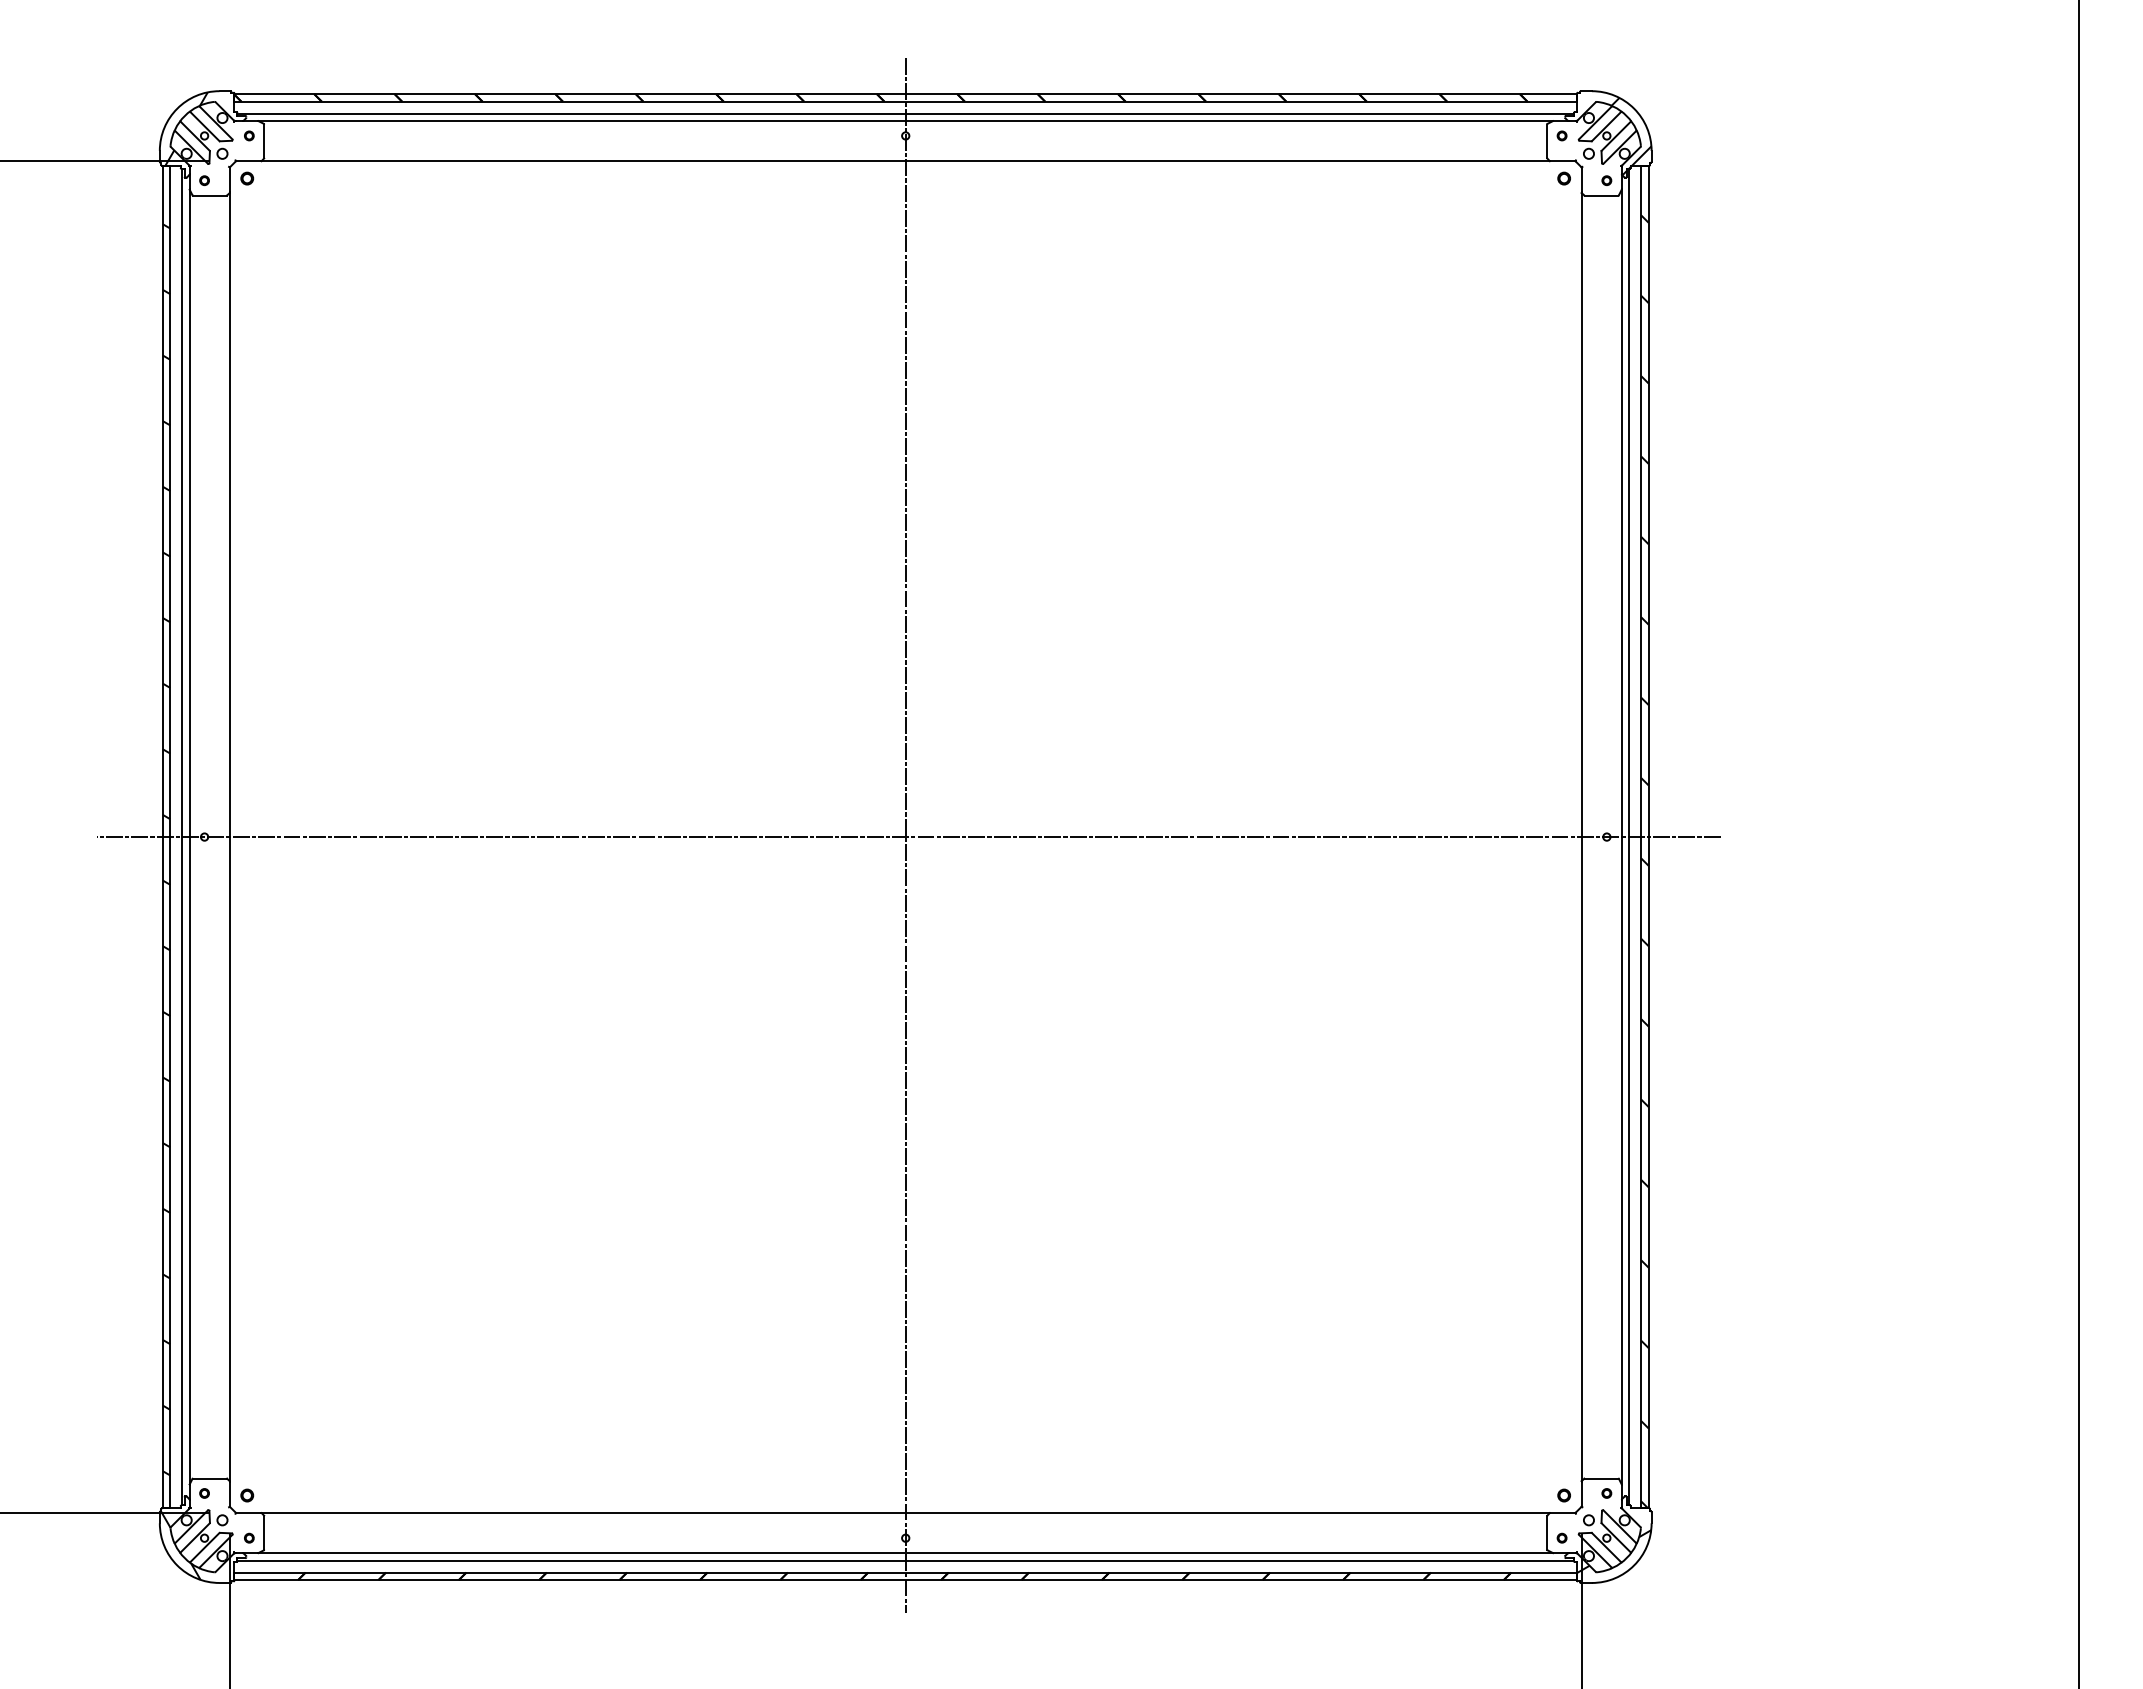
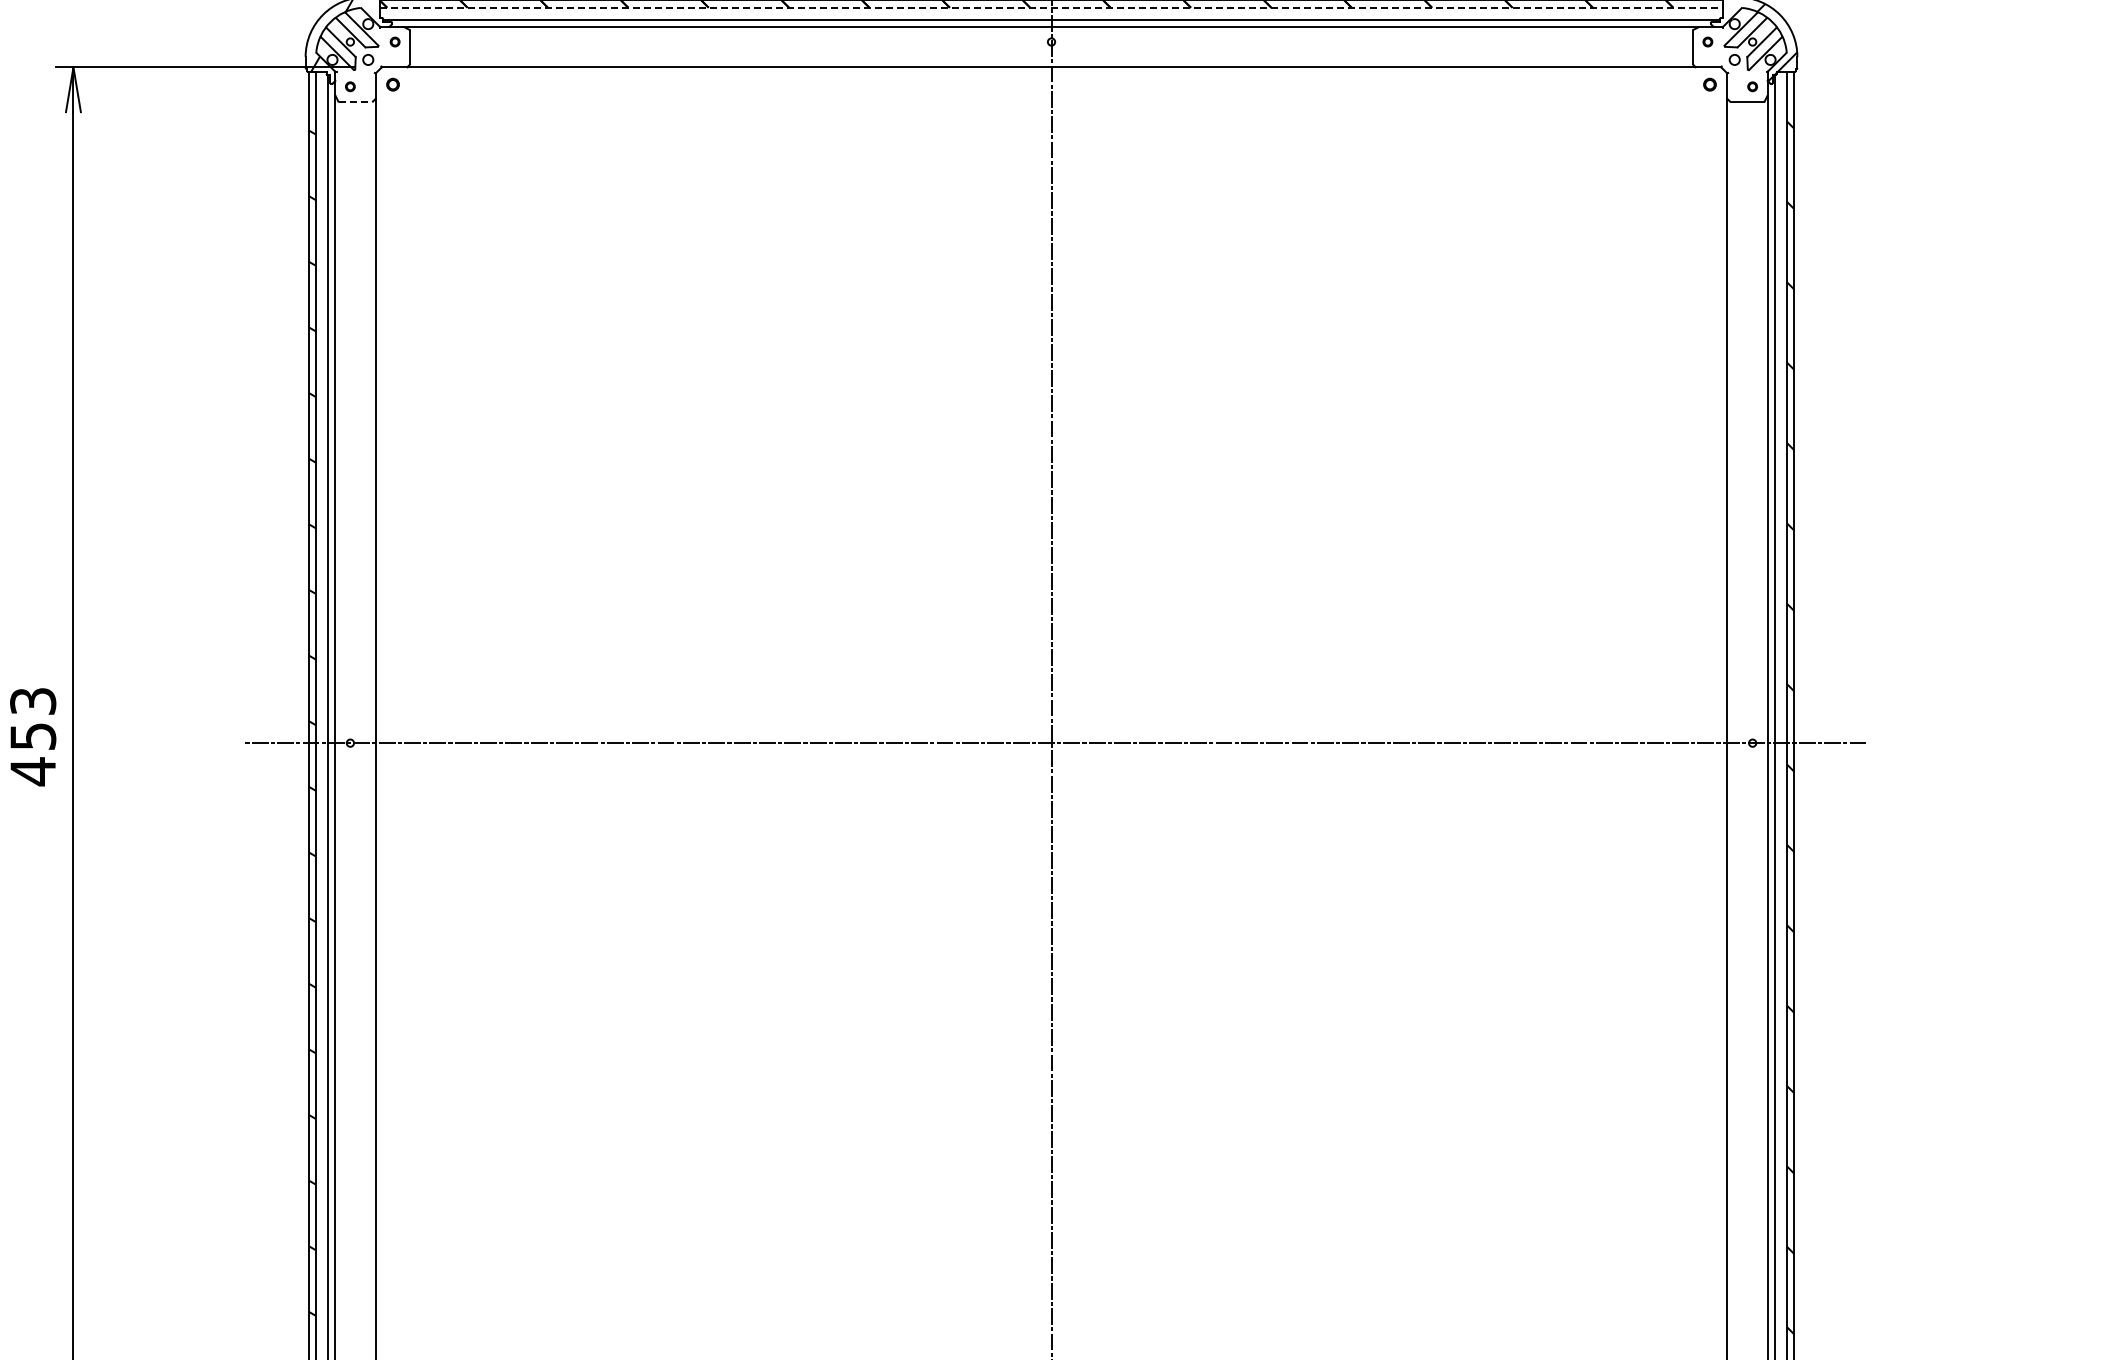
line: (906, 101) -> (1052, 7), solid -> dashed
line: (209, 195) -> (355, 101), solid -> dashed

